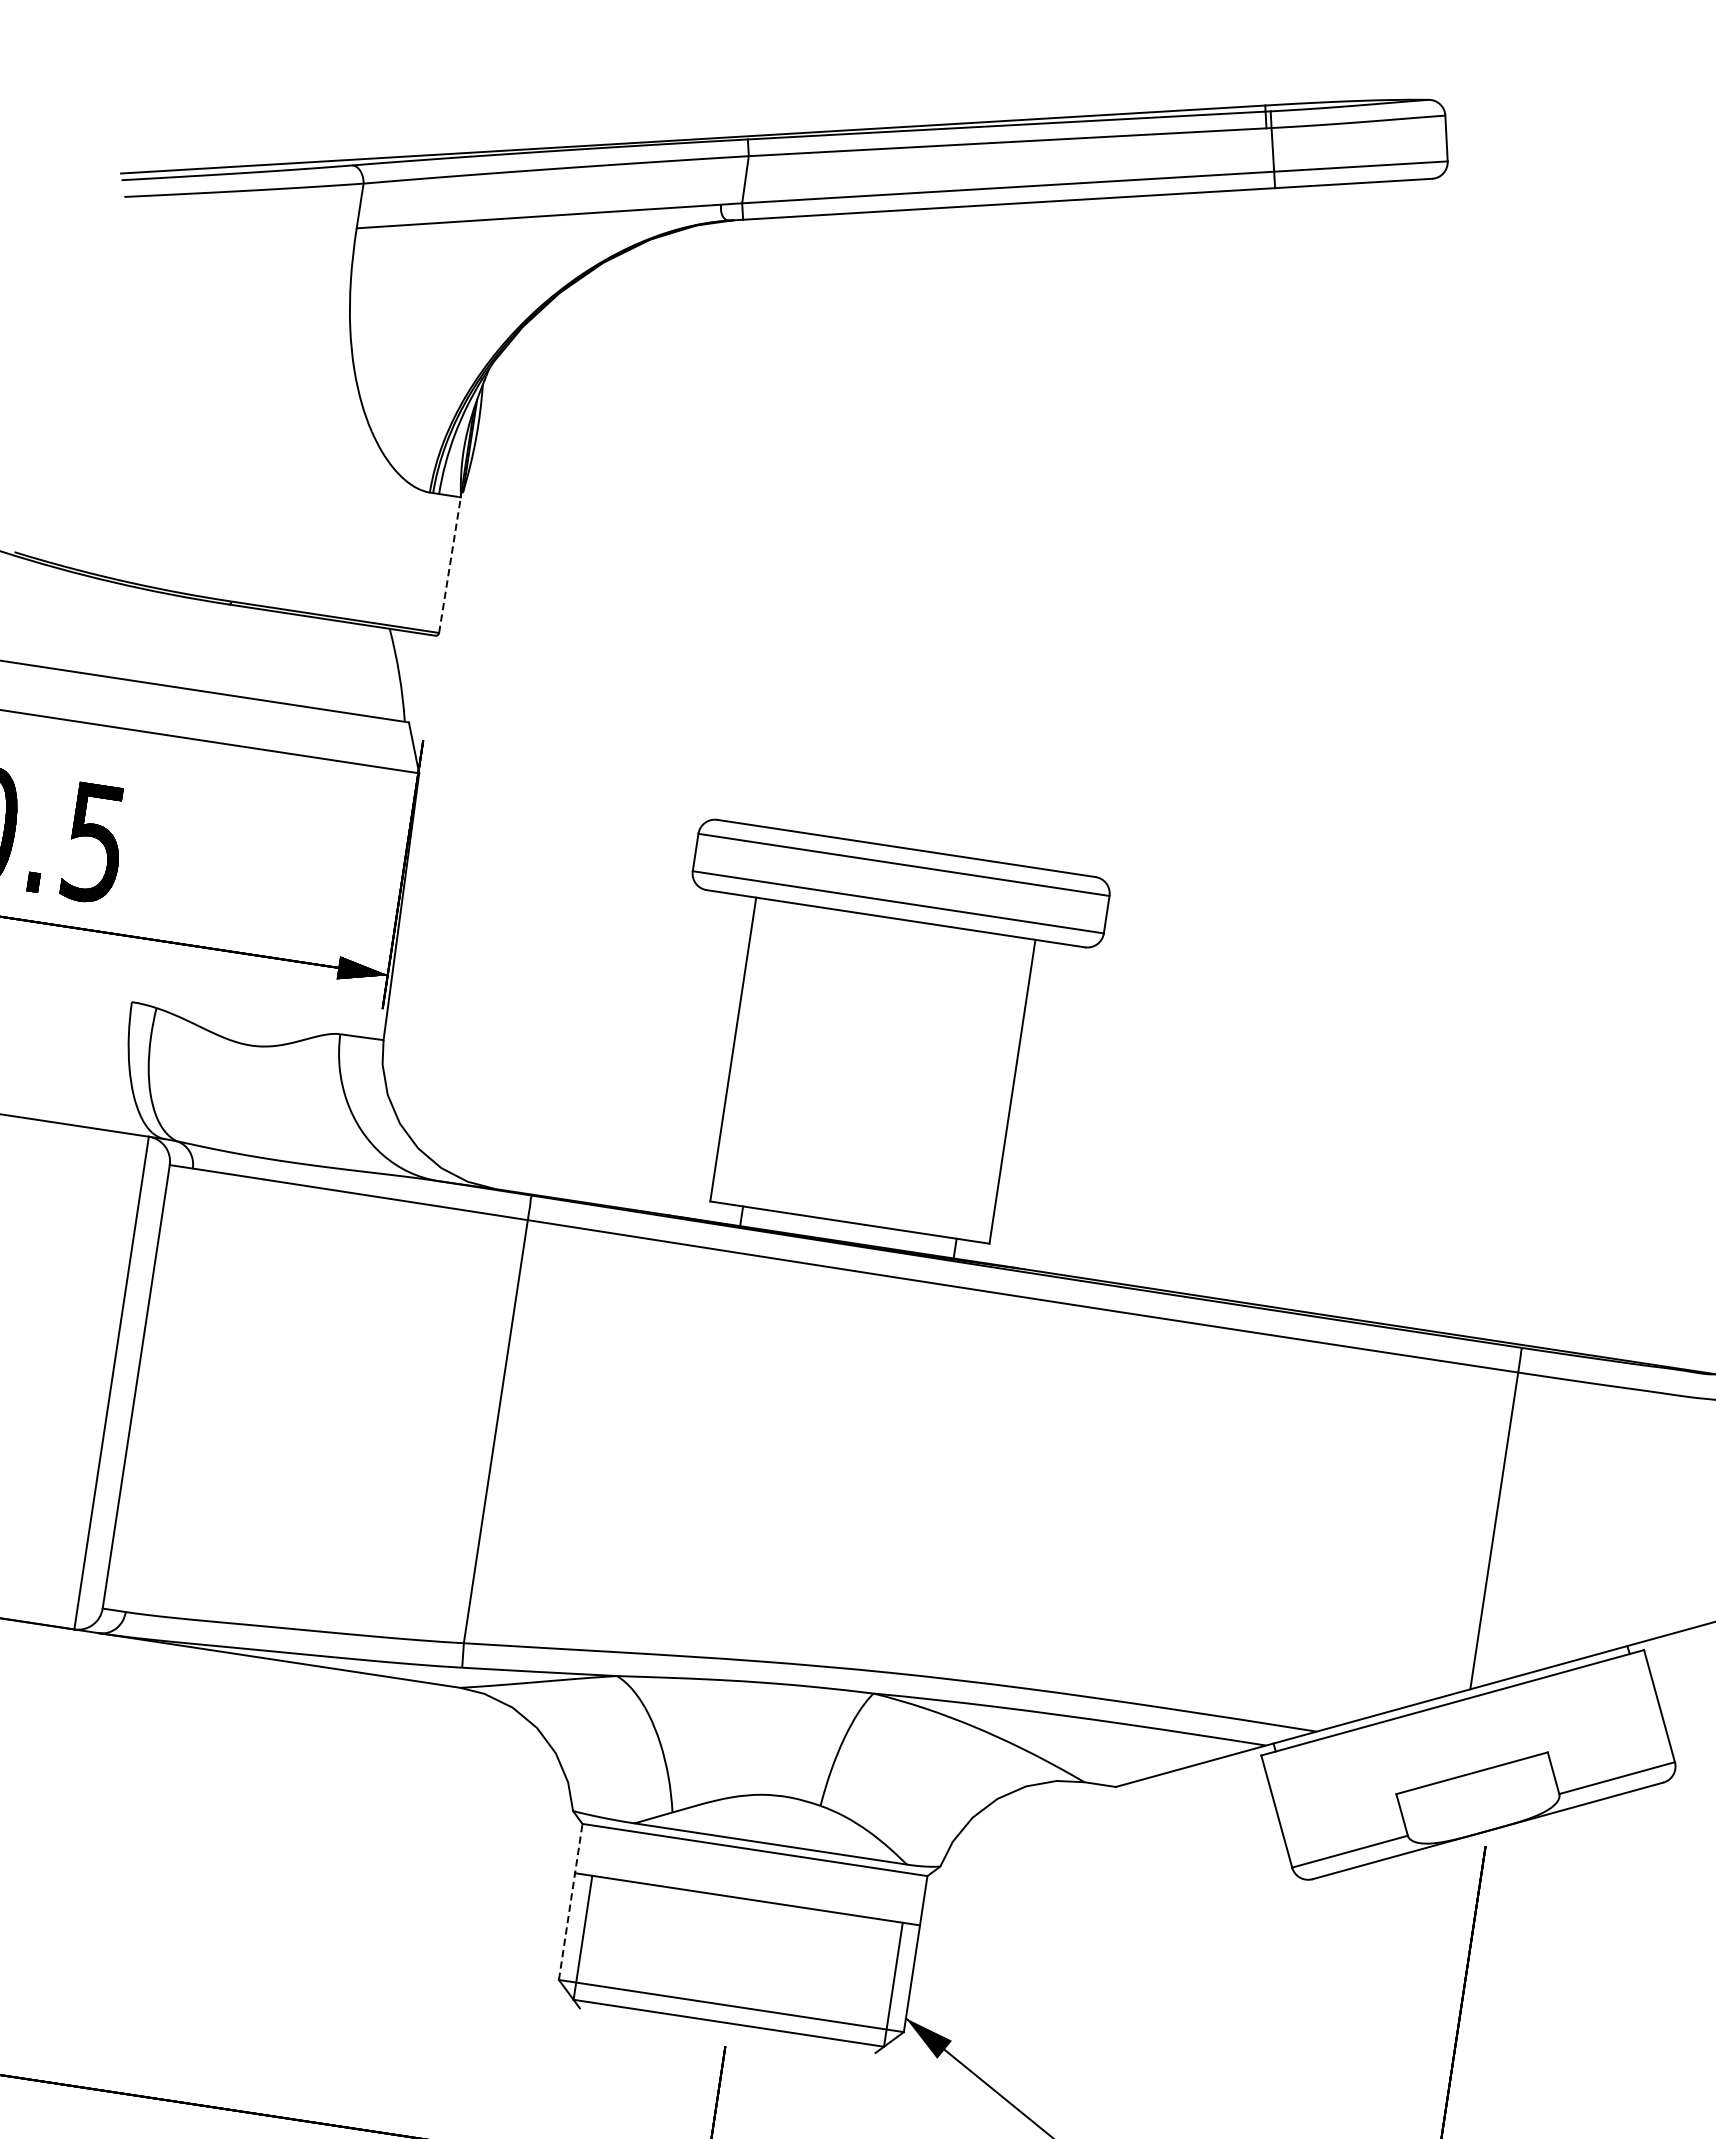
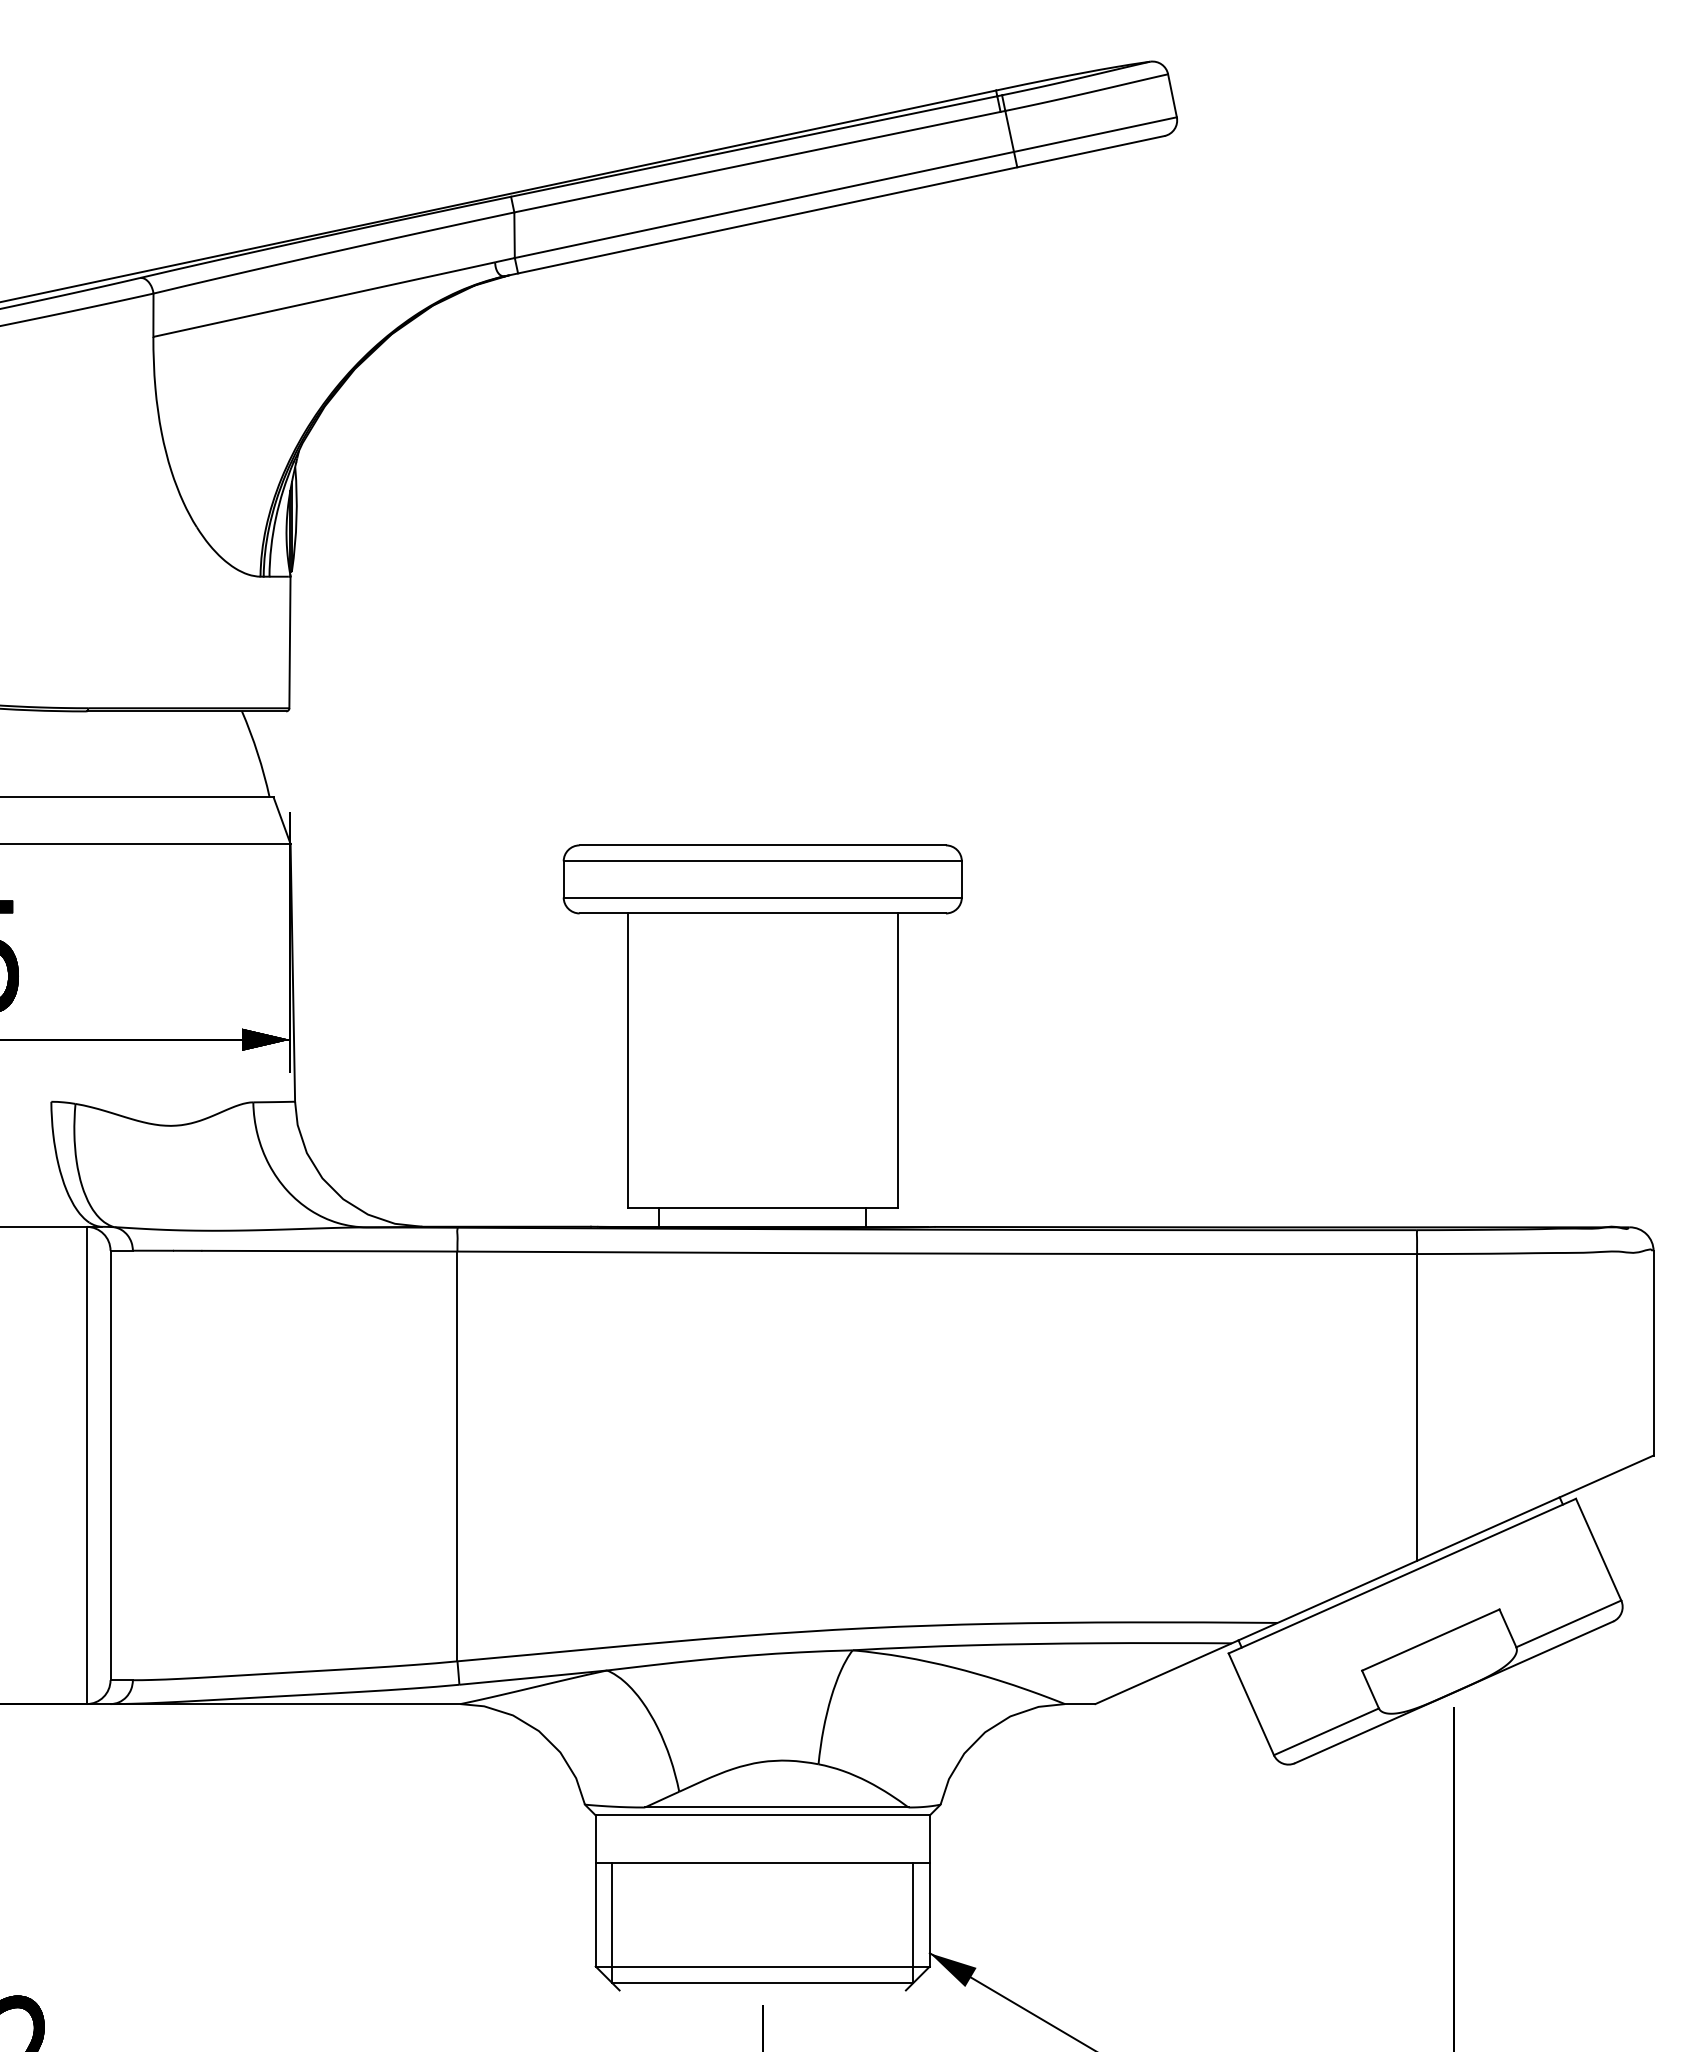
line: (449, 565) -> (289, 642), dashed -> solid
line: (570, 1902) -> (595, 1891), dashed -> solid

